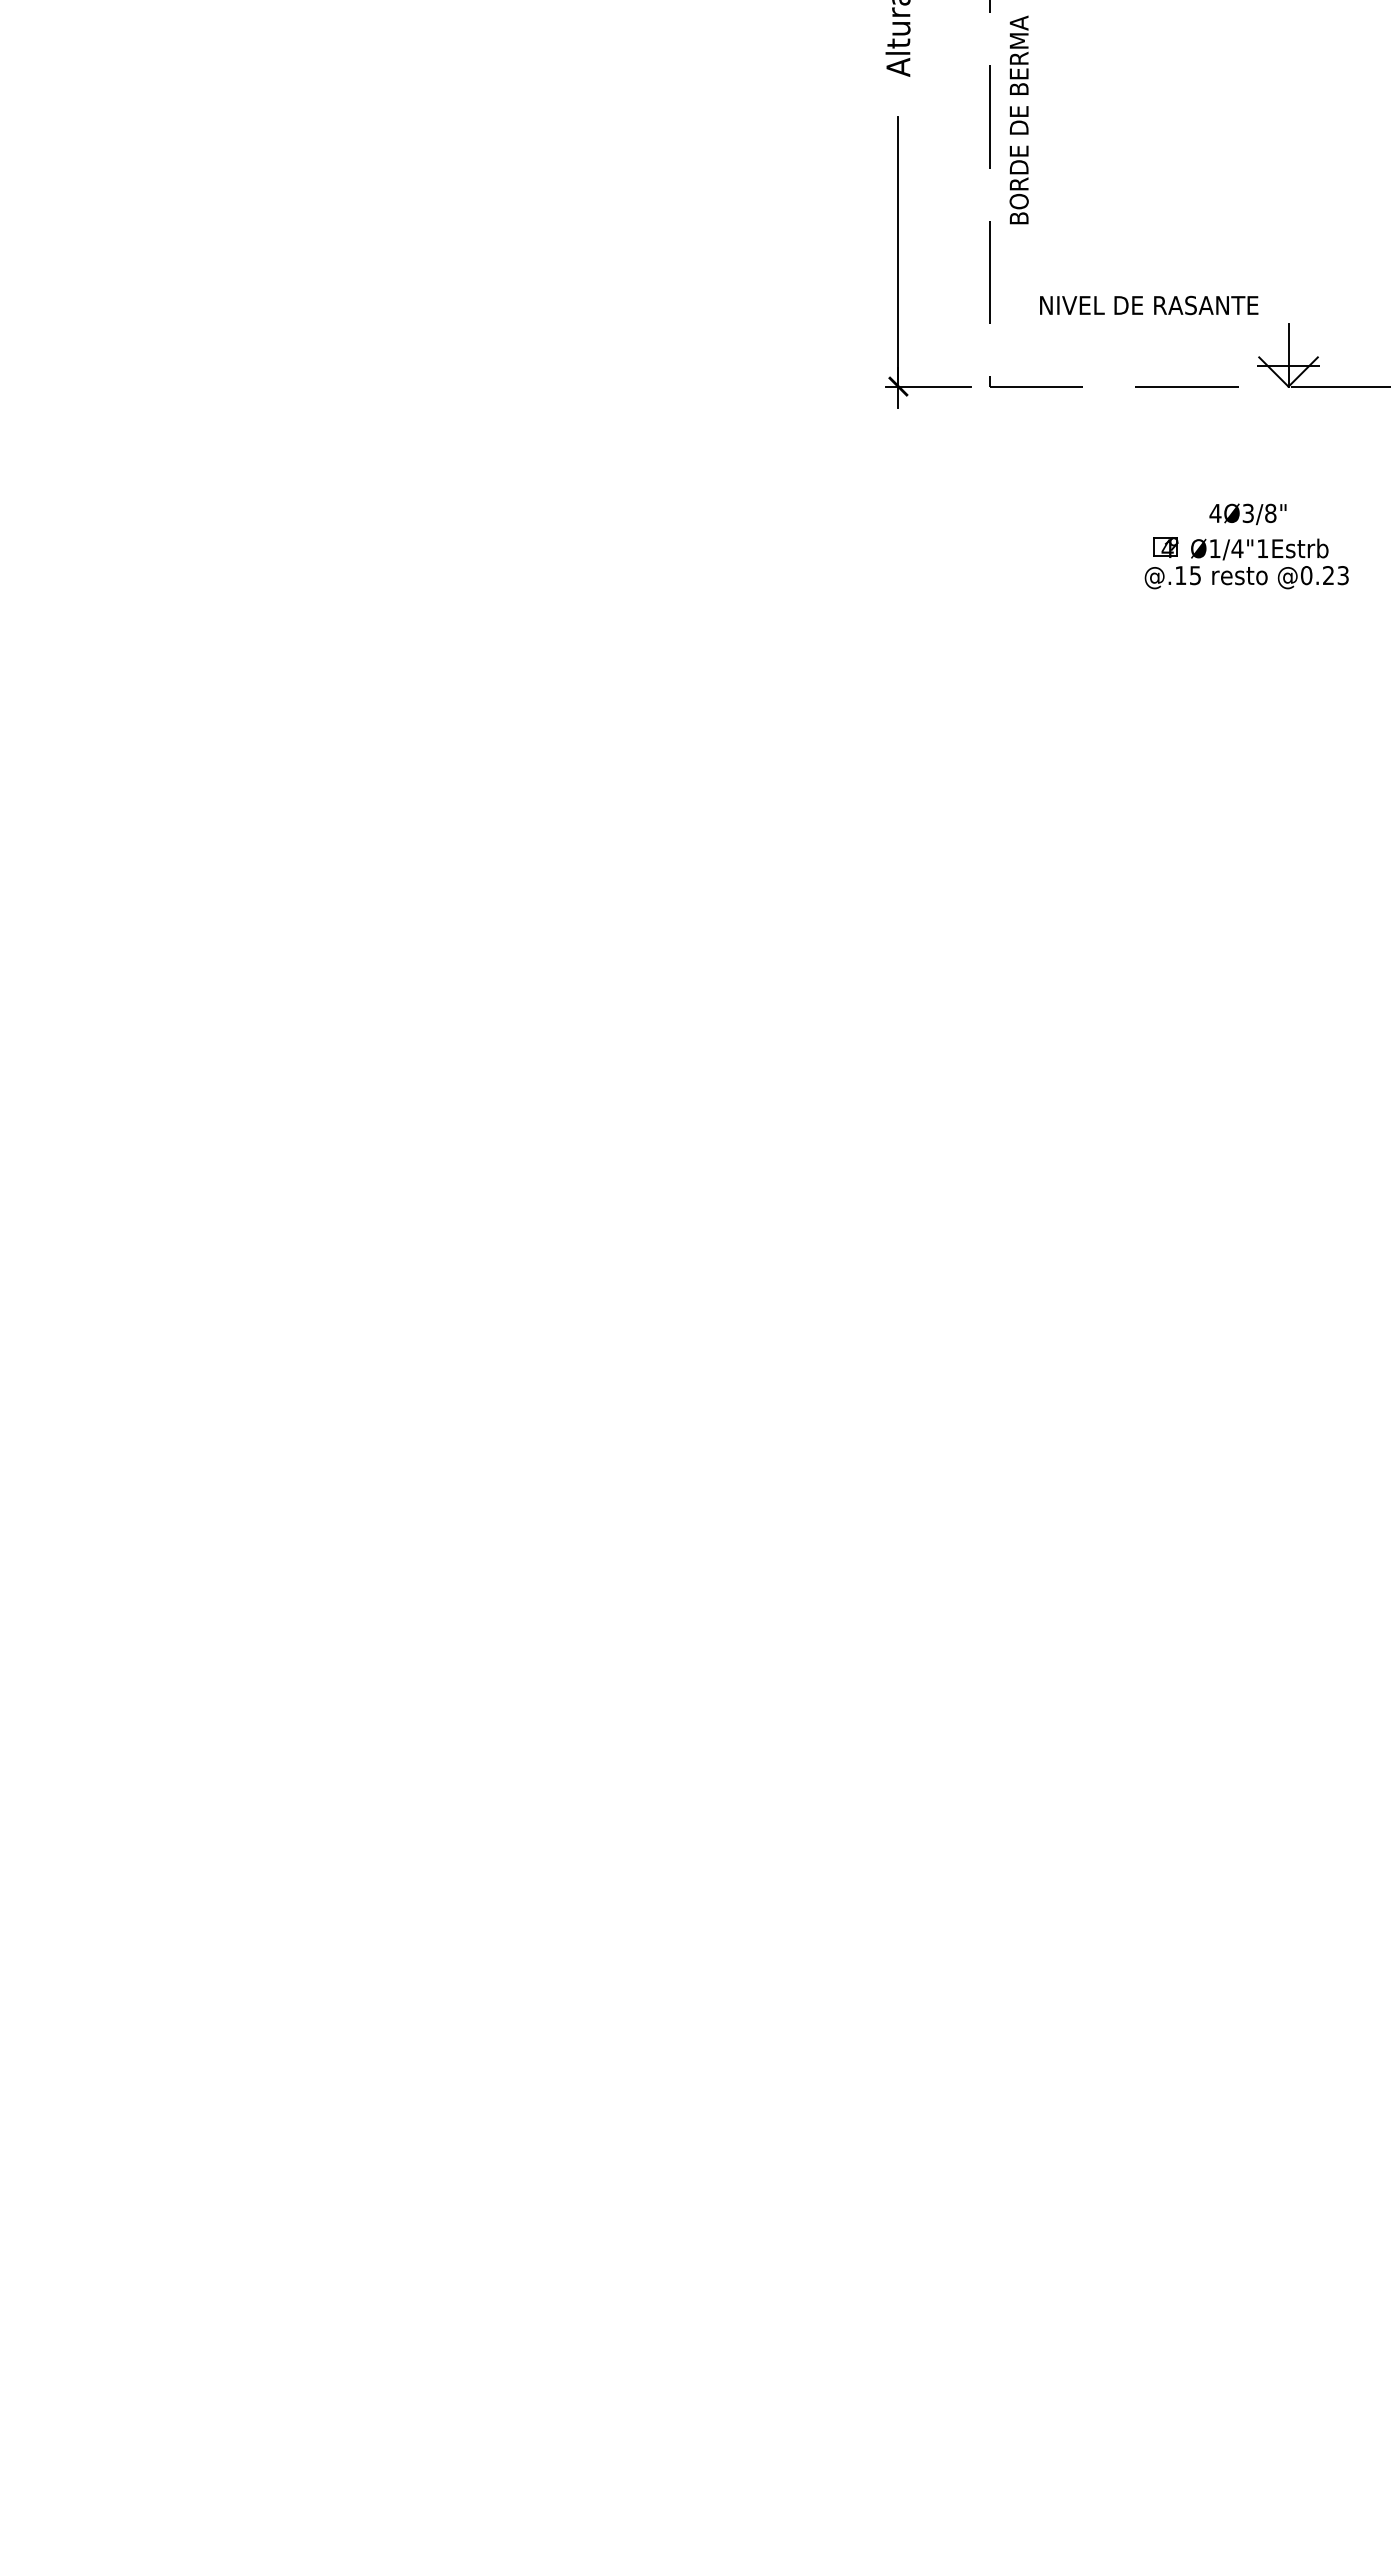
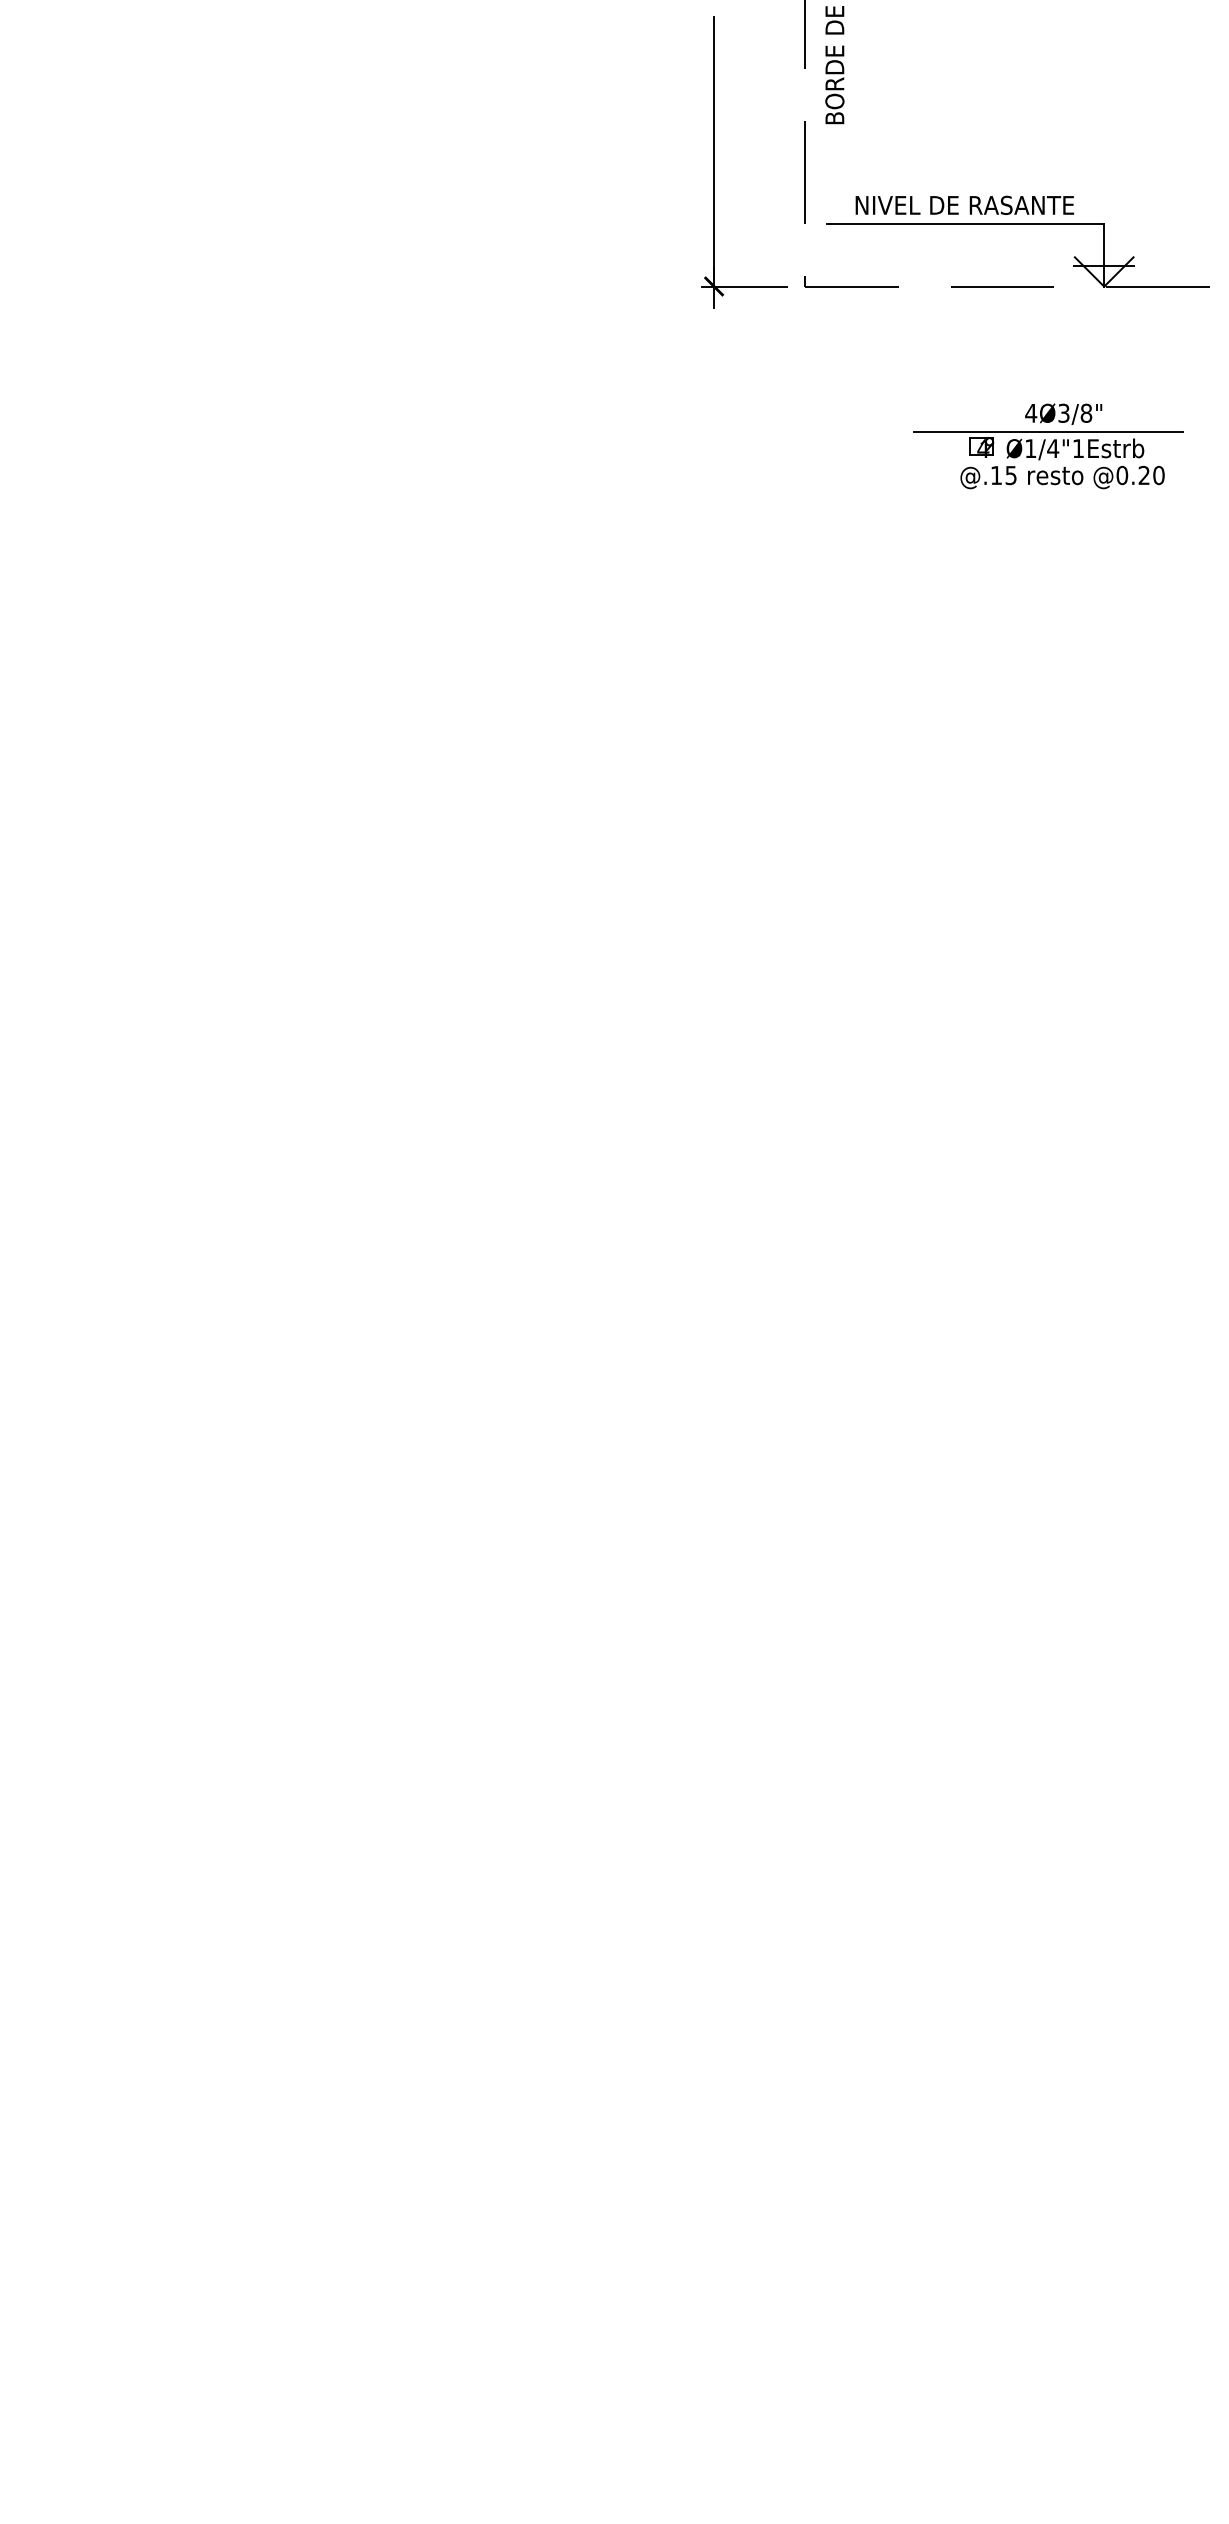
line: (1149, 324) -> (965, 224), added
line: (1232, 531) -> (1048, 431), added
text: (1343, 575) -> (1159, 475), @0.23 -> @0.20

